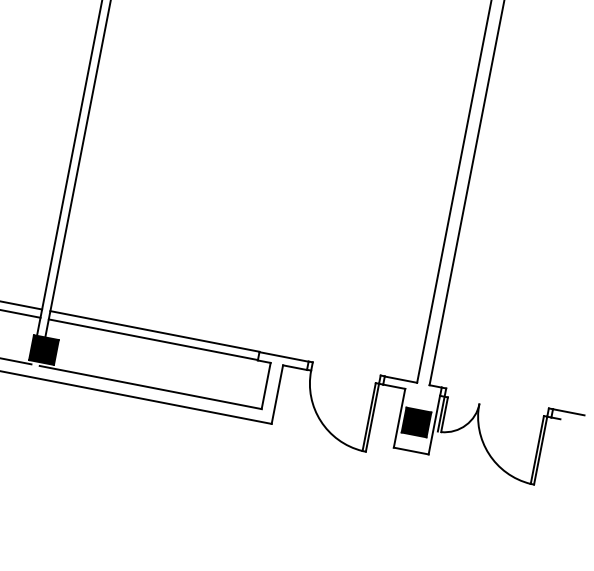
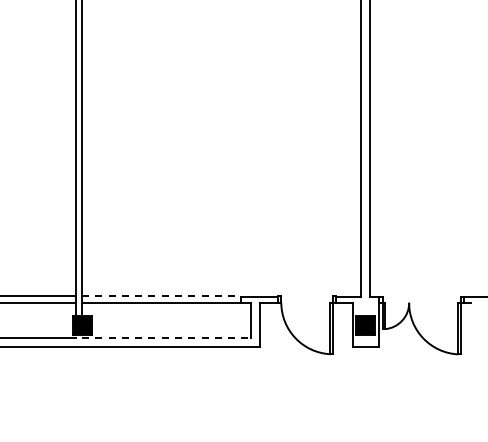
line: (155, 331) -> (161, 296), solid -> dashed
line: (151, 387) -> (166, 337), solid -> dashed

